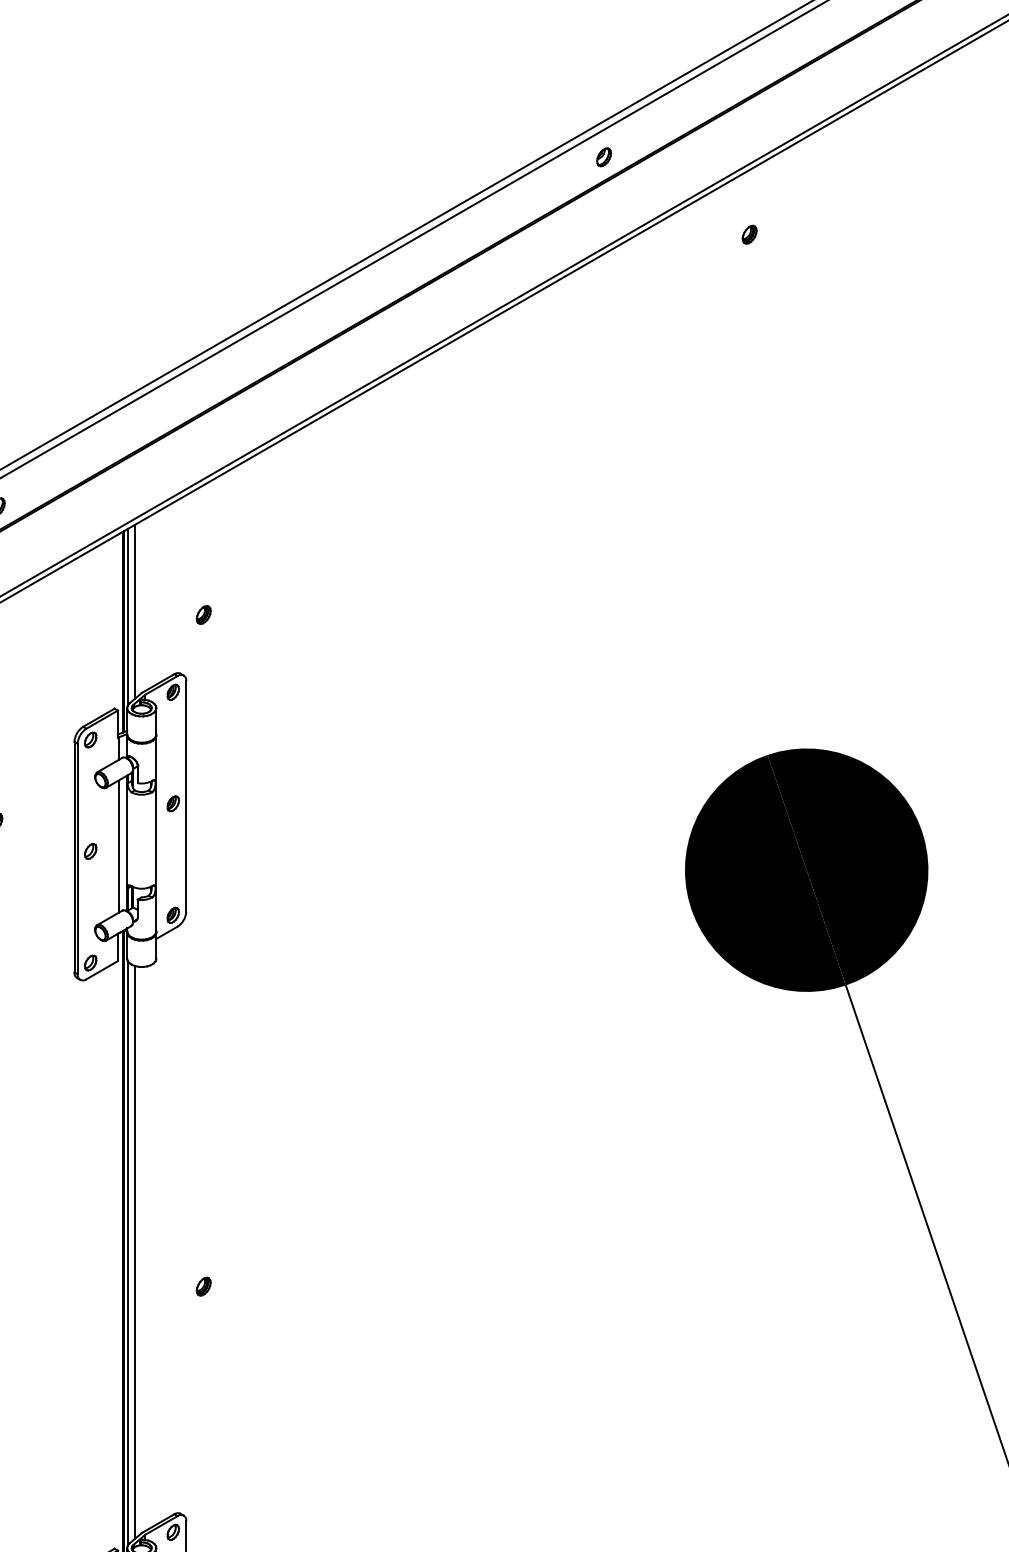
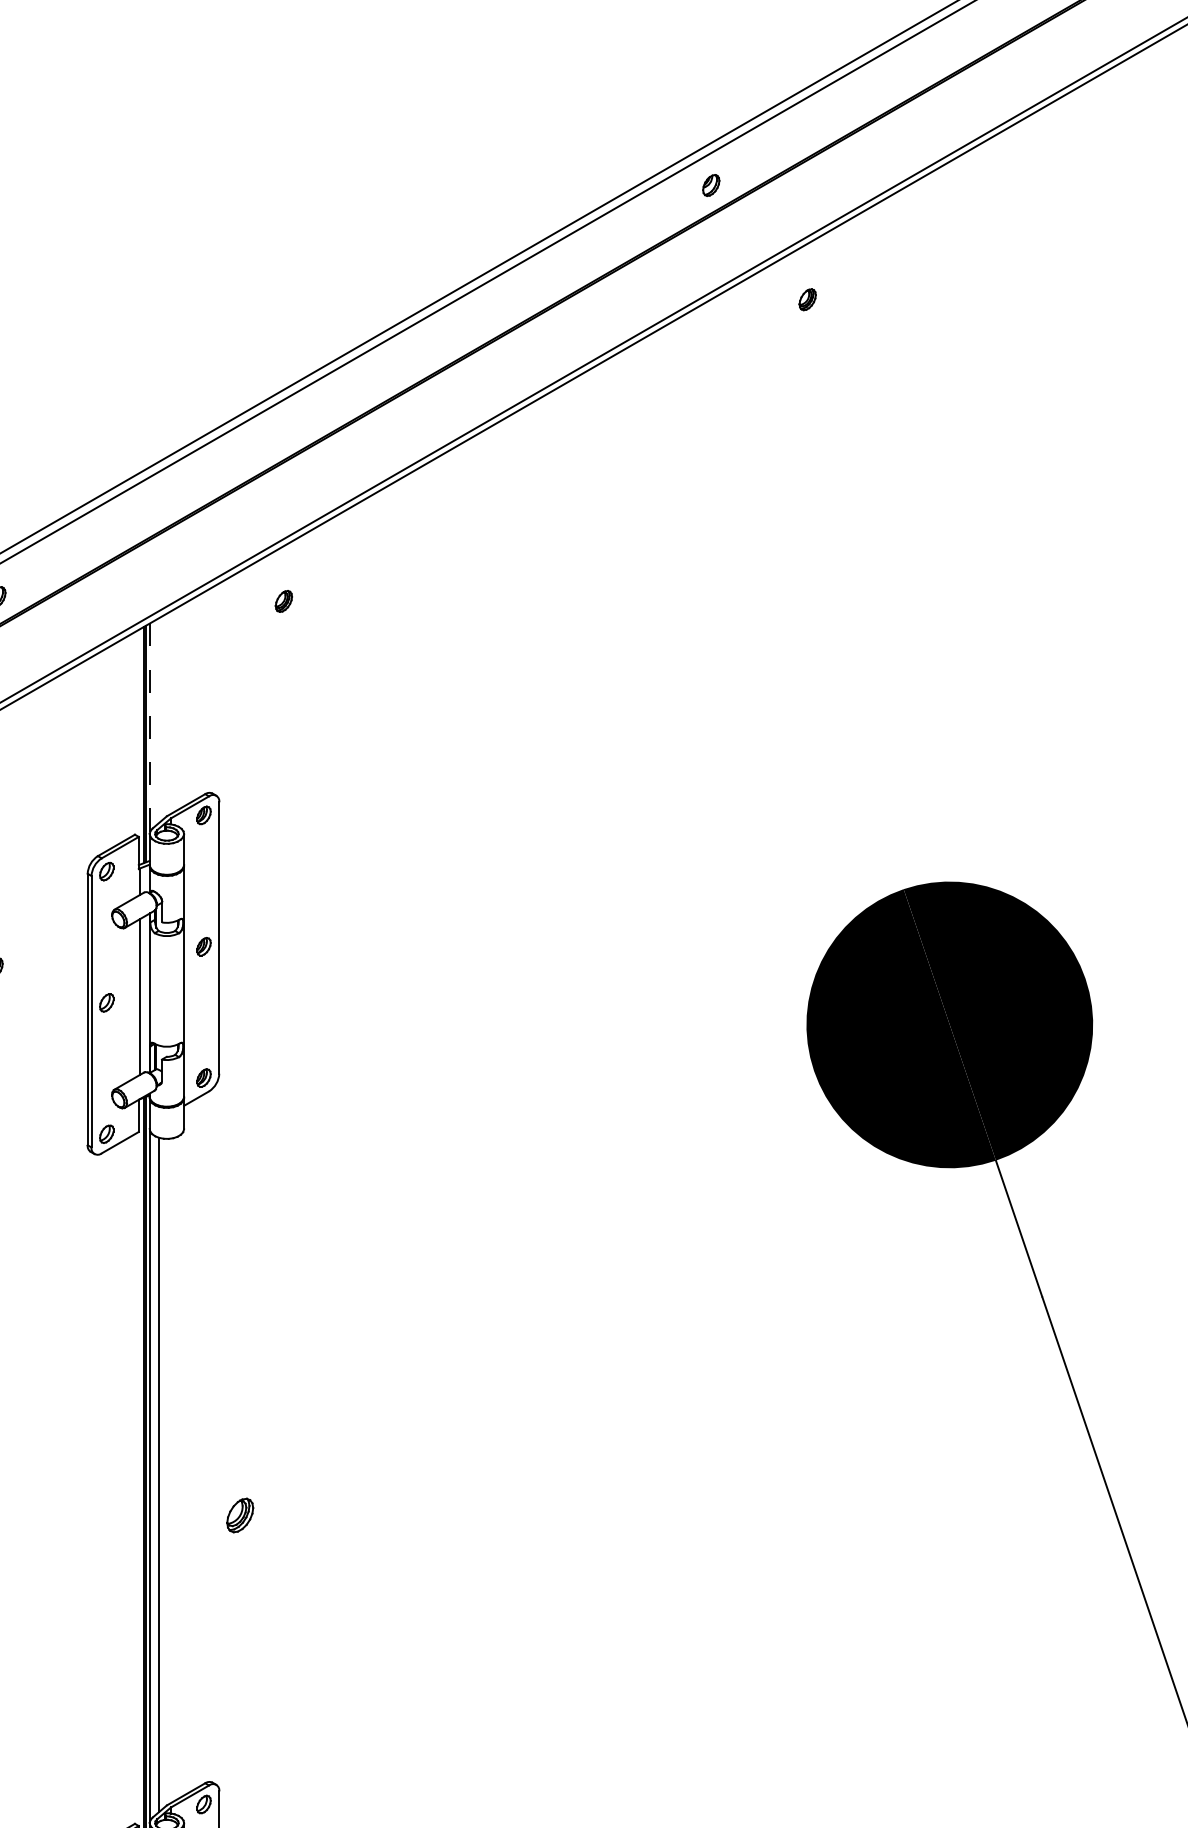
part: (749, 234) -> (807, 299), moved
line: (134, 611) -> (158, 720), removed
part: (203, 615) -> (283, 601), moved
line: (127, 617) -> (150, 727), solid -> dashed
part: (203, 1286) -> (239, 1514), size x1.6

